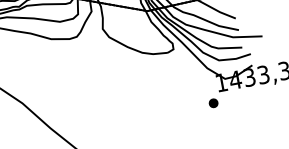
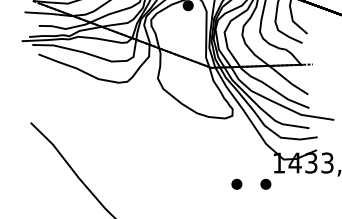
part: (188, 107) -> (236, 183), added

